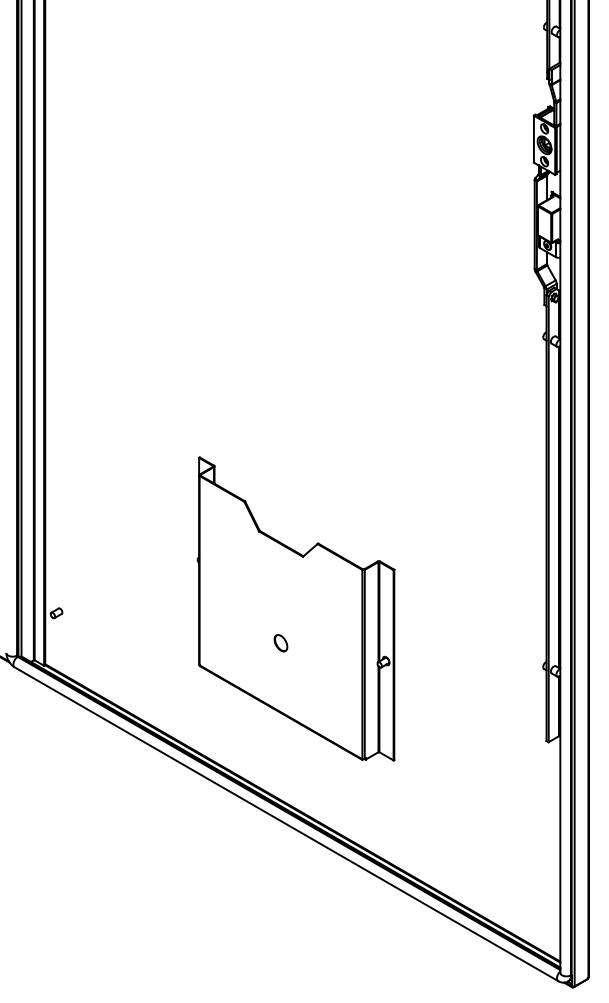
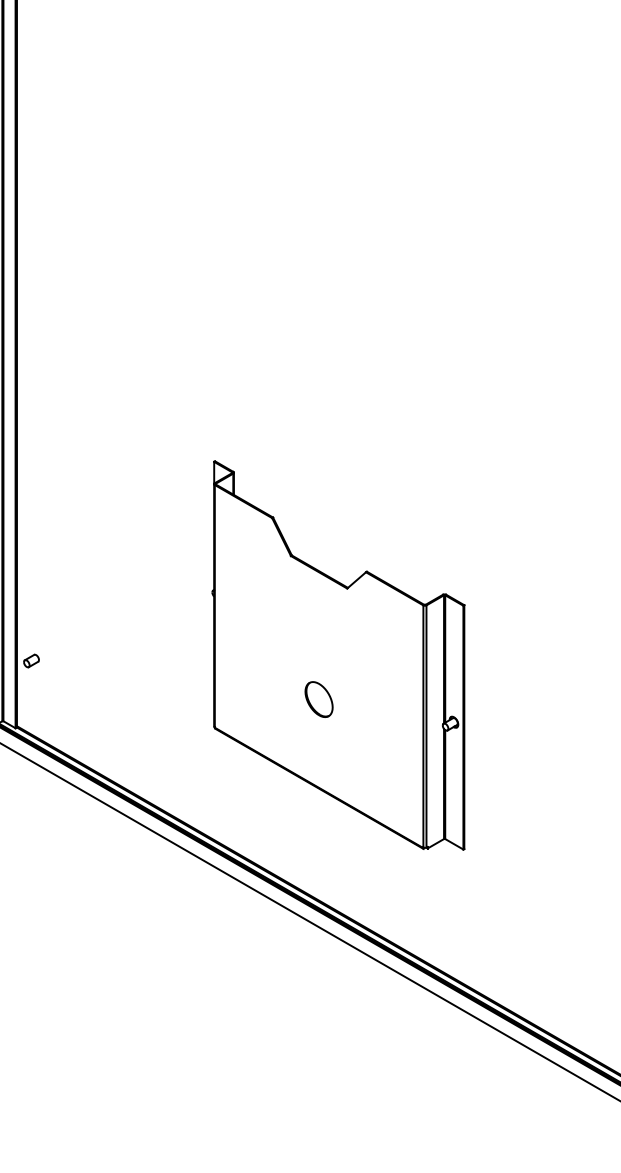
part: (280, 642) -> (318, 698), size x1.67

